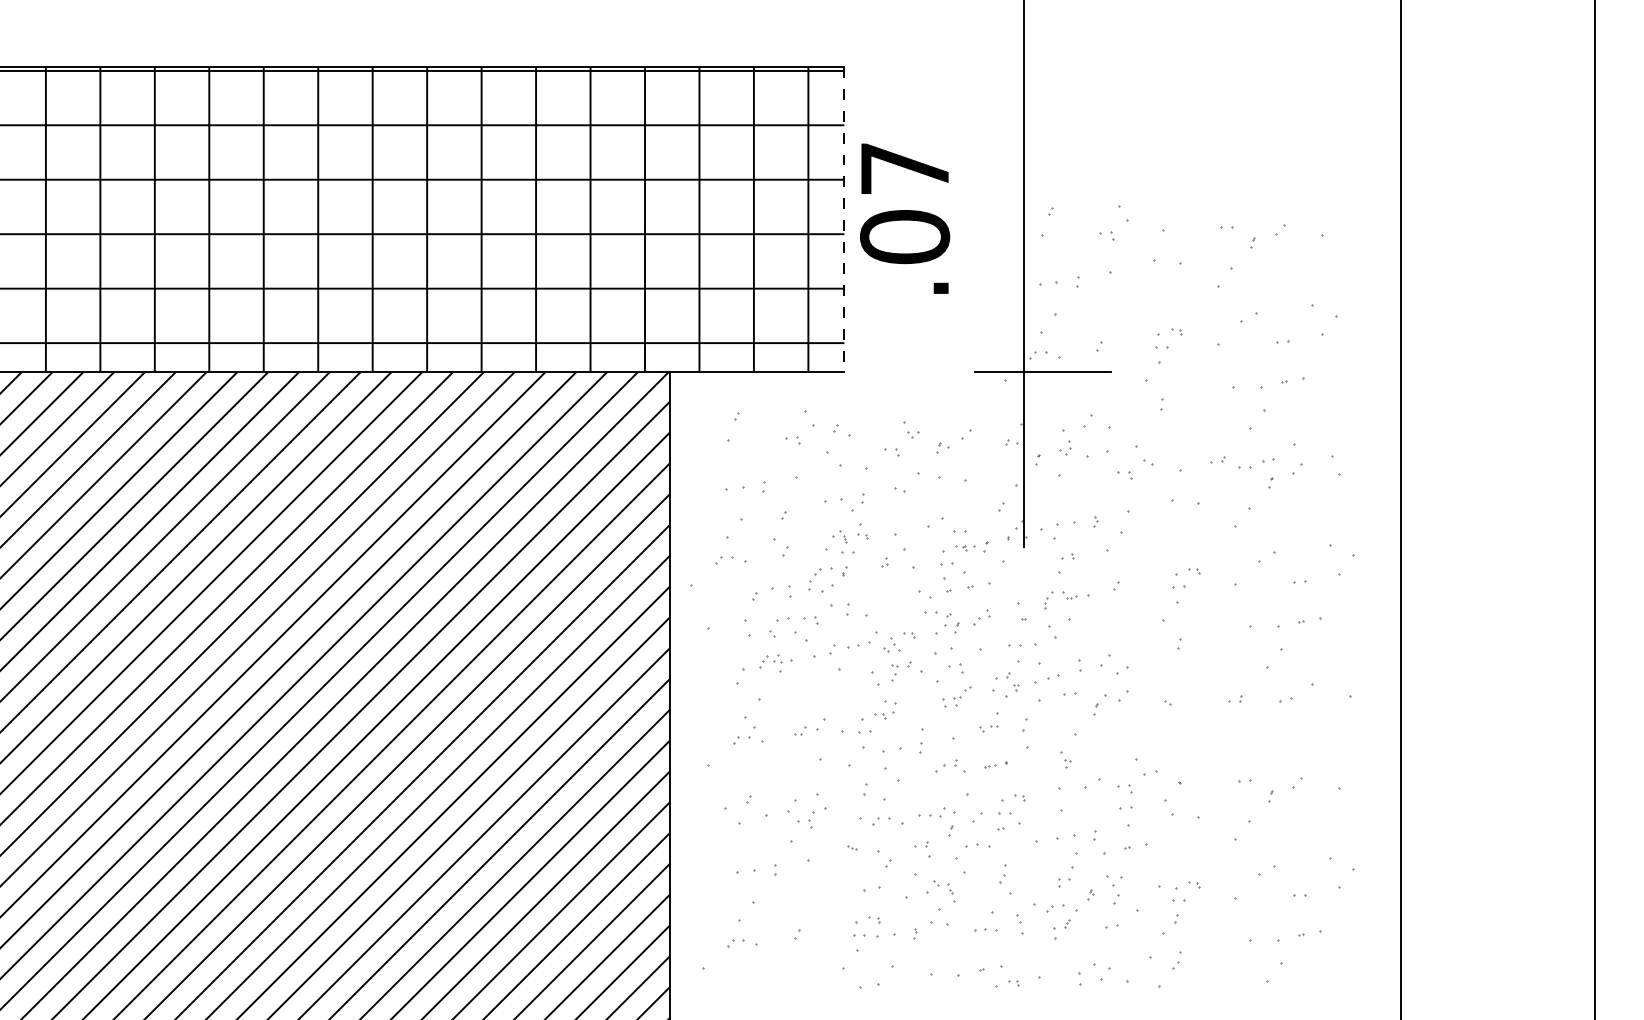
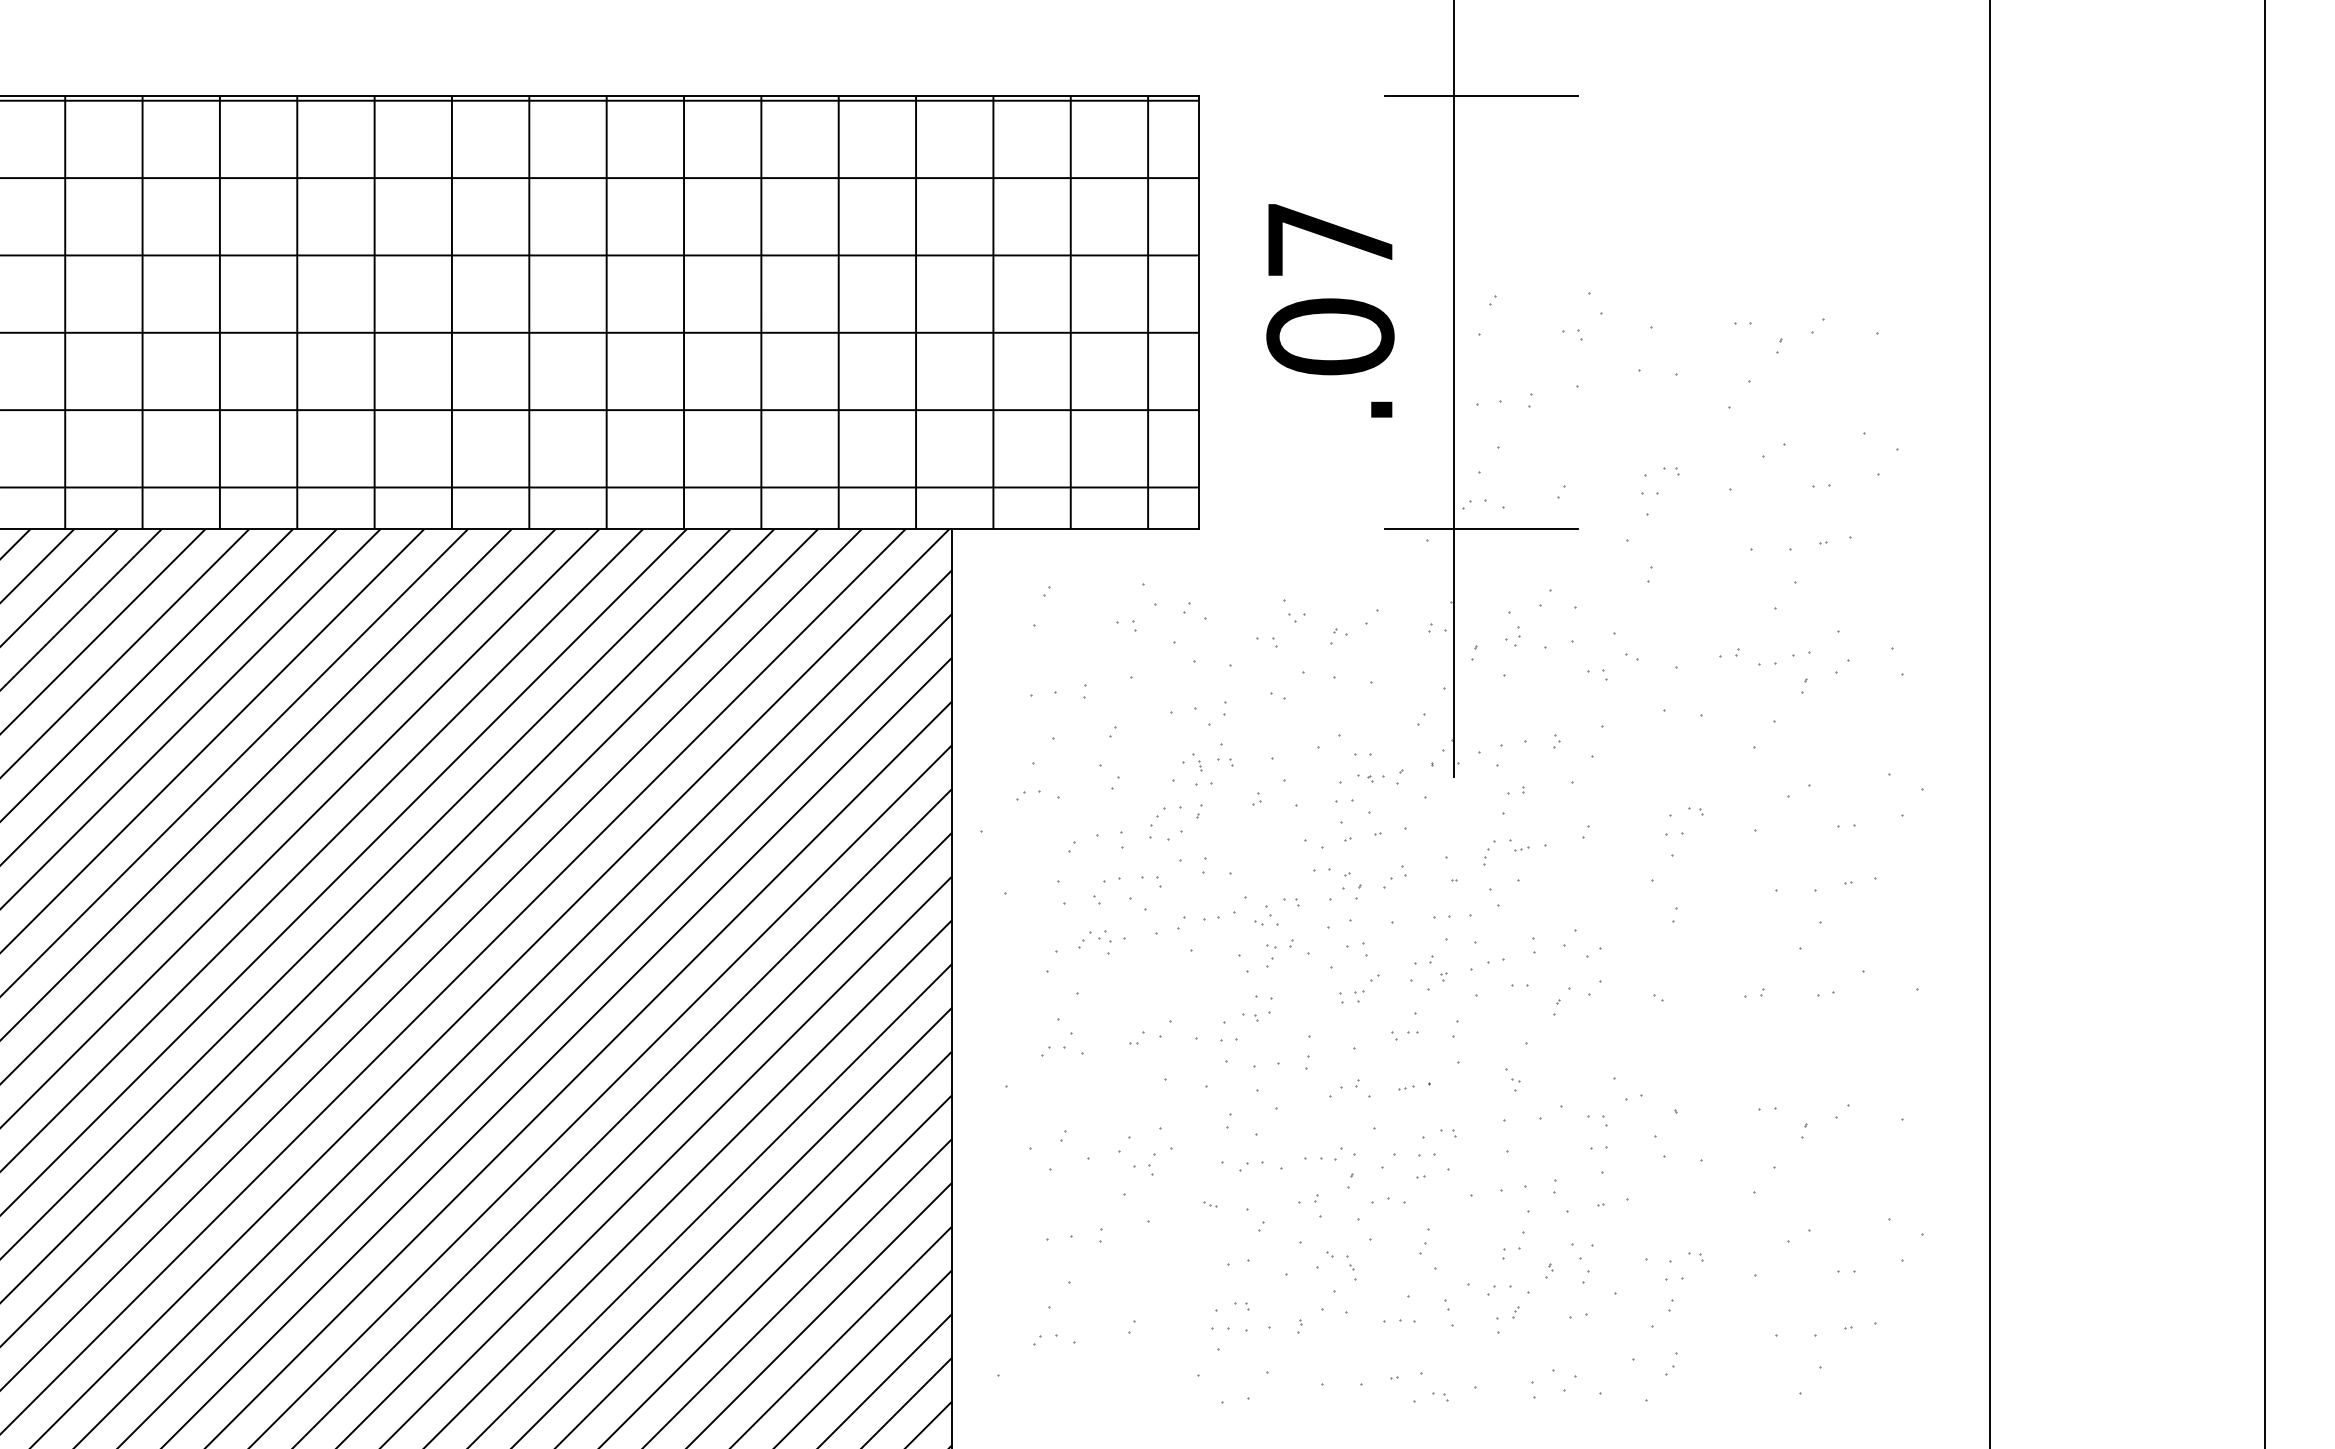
line: (1043, 67) -> (1481, 95), added
text: (905, 218) -> (1330, 310), moved
line: (844, 219) -> (1199, 312), dashed -> solid

